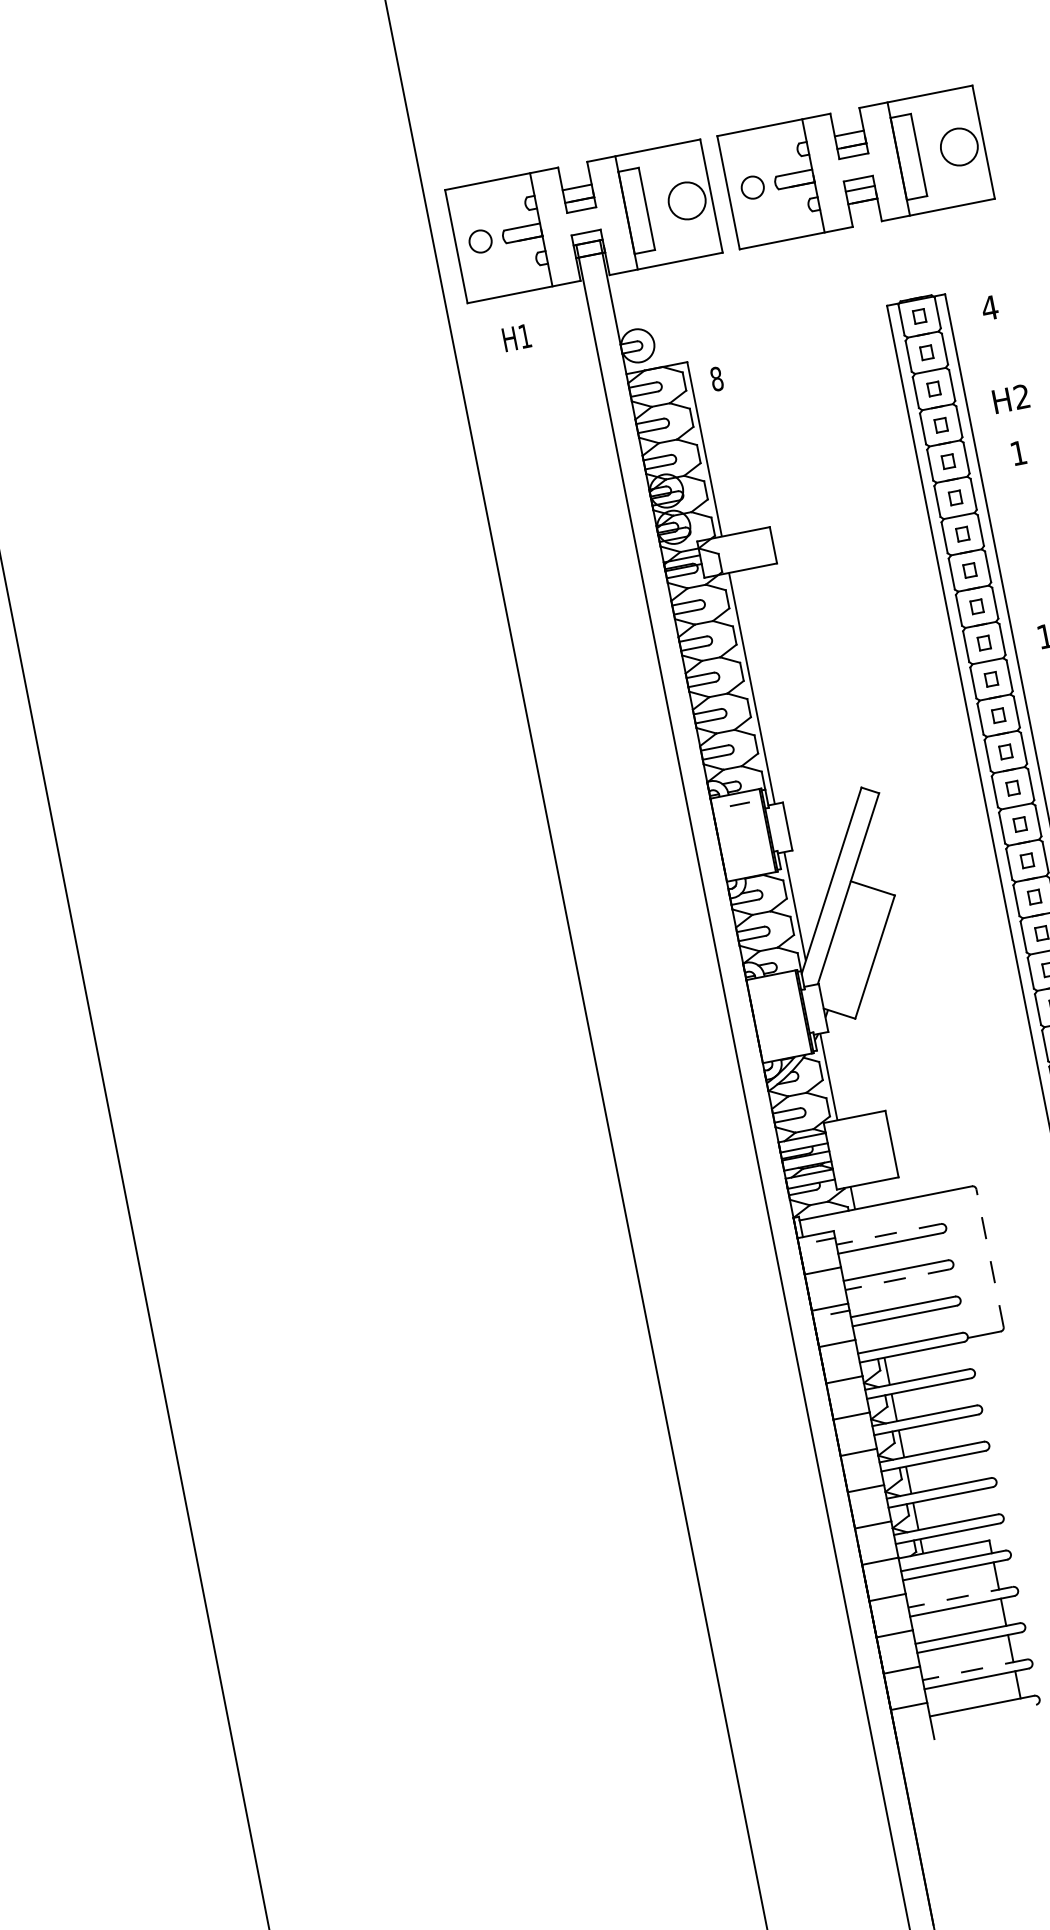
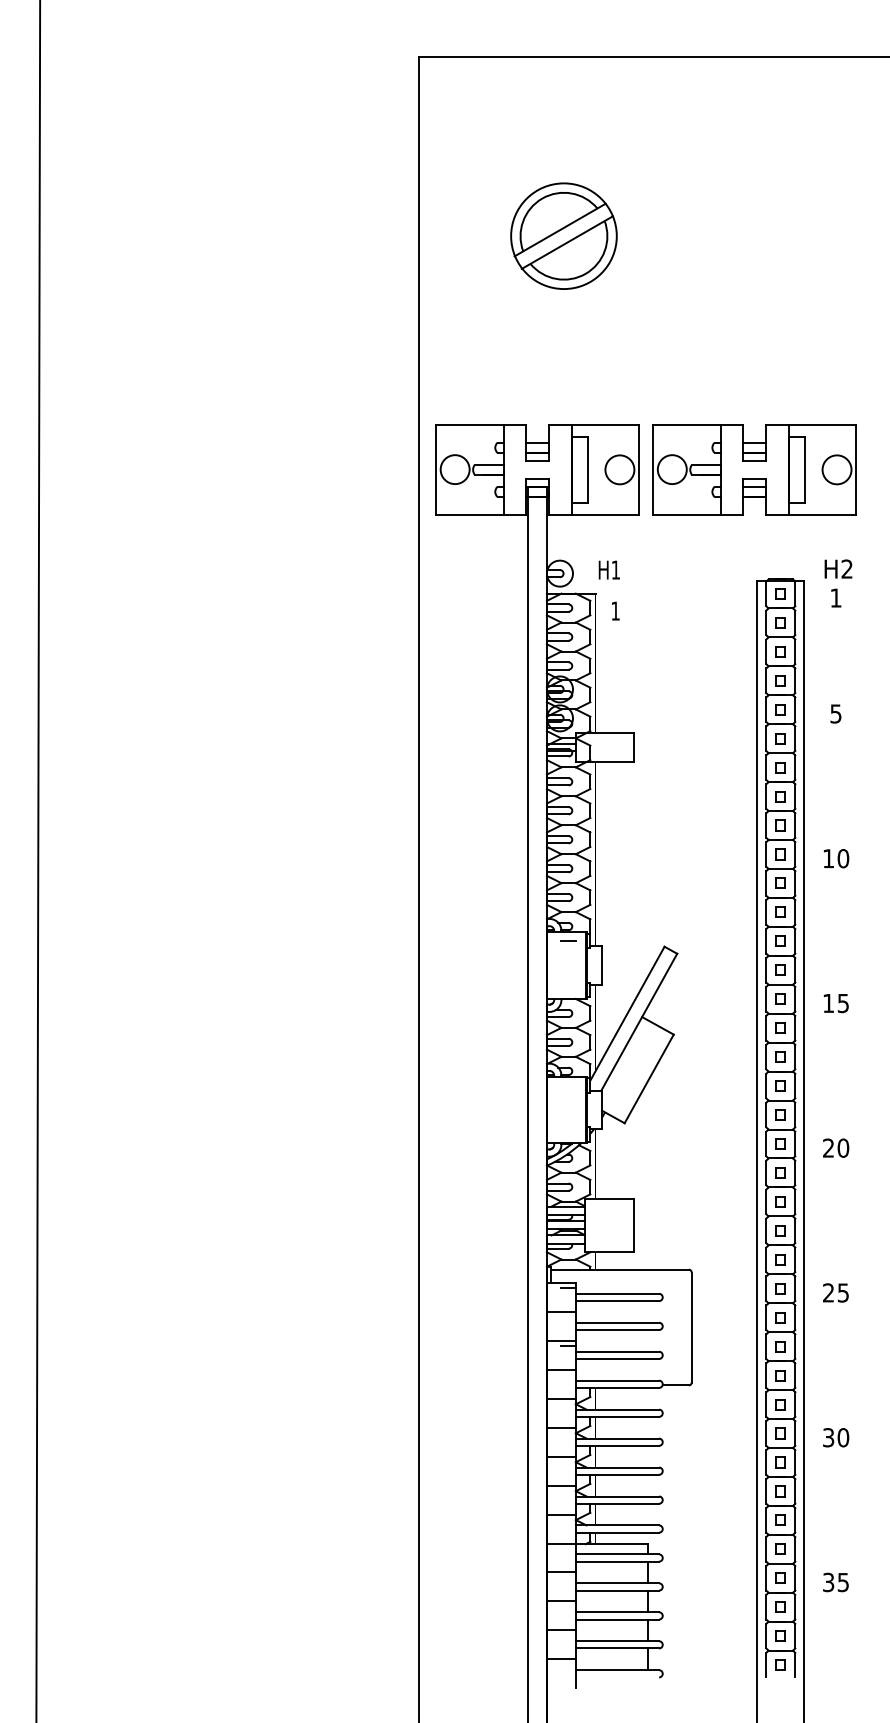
circle: (751, 187) -> (671, 469), size x1.67
circle: (479, 241) -> (454, 469), size x1.67
text: (989, 307) -> (835, 597), 4 -> 1
text: (515, 337) -> (608, 569), moved
text: (716, 378) -> (615, 610), 8 -> 1
text: (1010, 398) -> (838, 568), moved
text: (1017, 452) -> (835, 713), 1 -> 5
line: (888, 1233) -> (617, 1293), dashed -> solid
line: (989, 1258) -> (691, 1327), dashed -> solid
line: (897, 1280) -> (617, 1330), dashed -> solid
line: (960, 1597) -> (617, 1583), dashed -> solid
line: (974, 1670) -> (617, 1641), dashed -> solid

